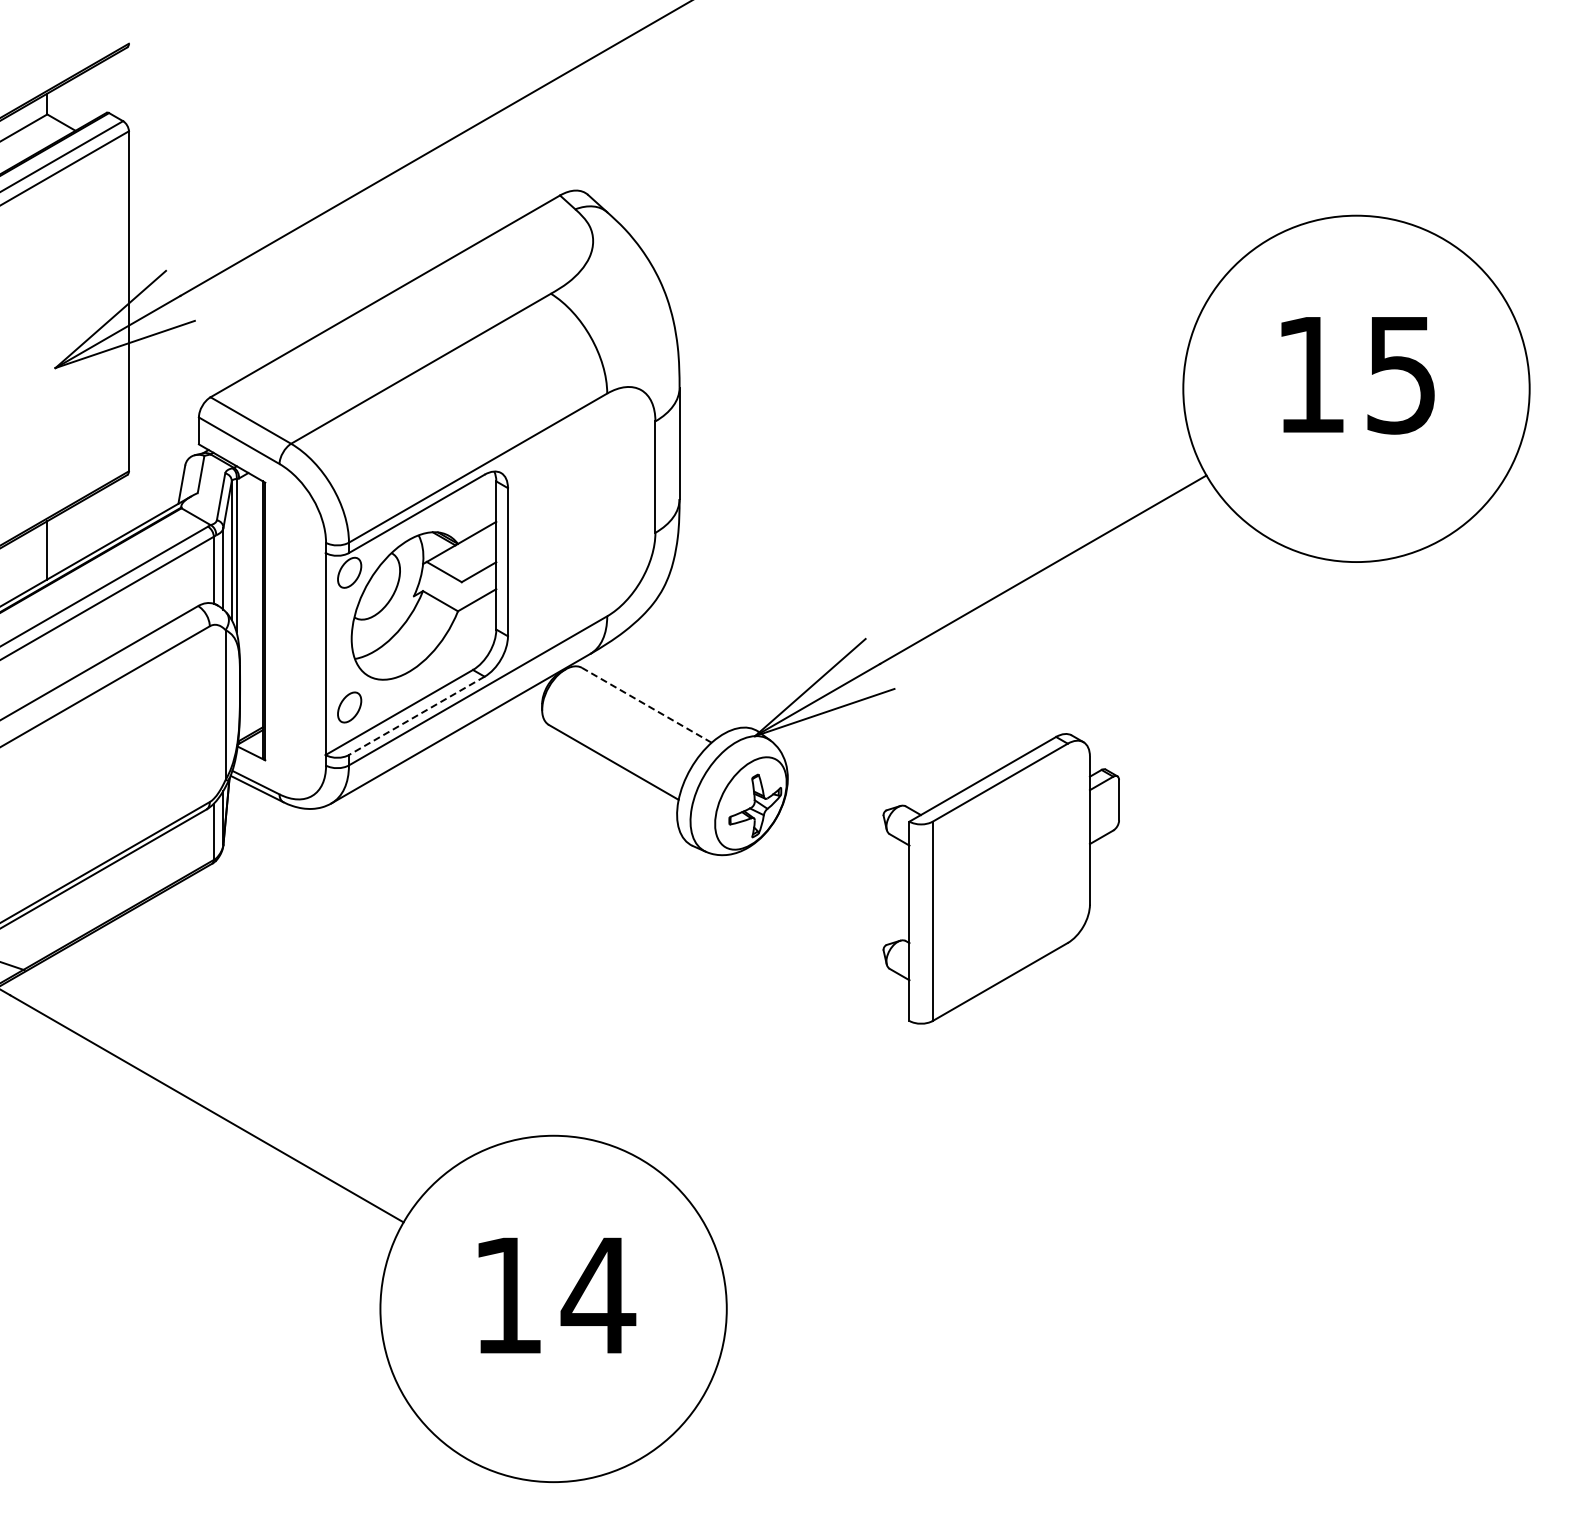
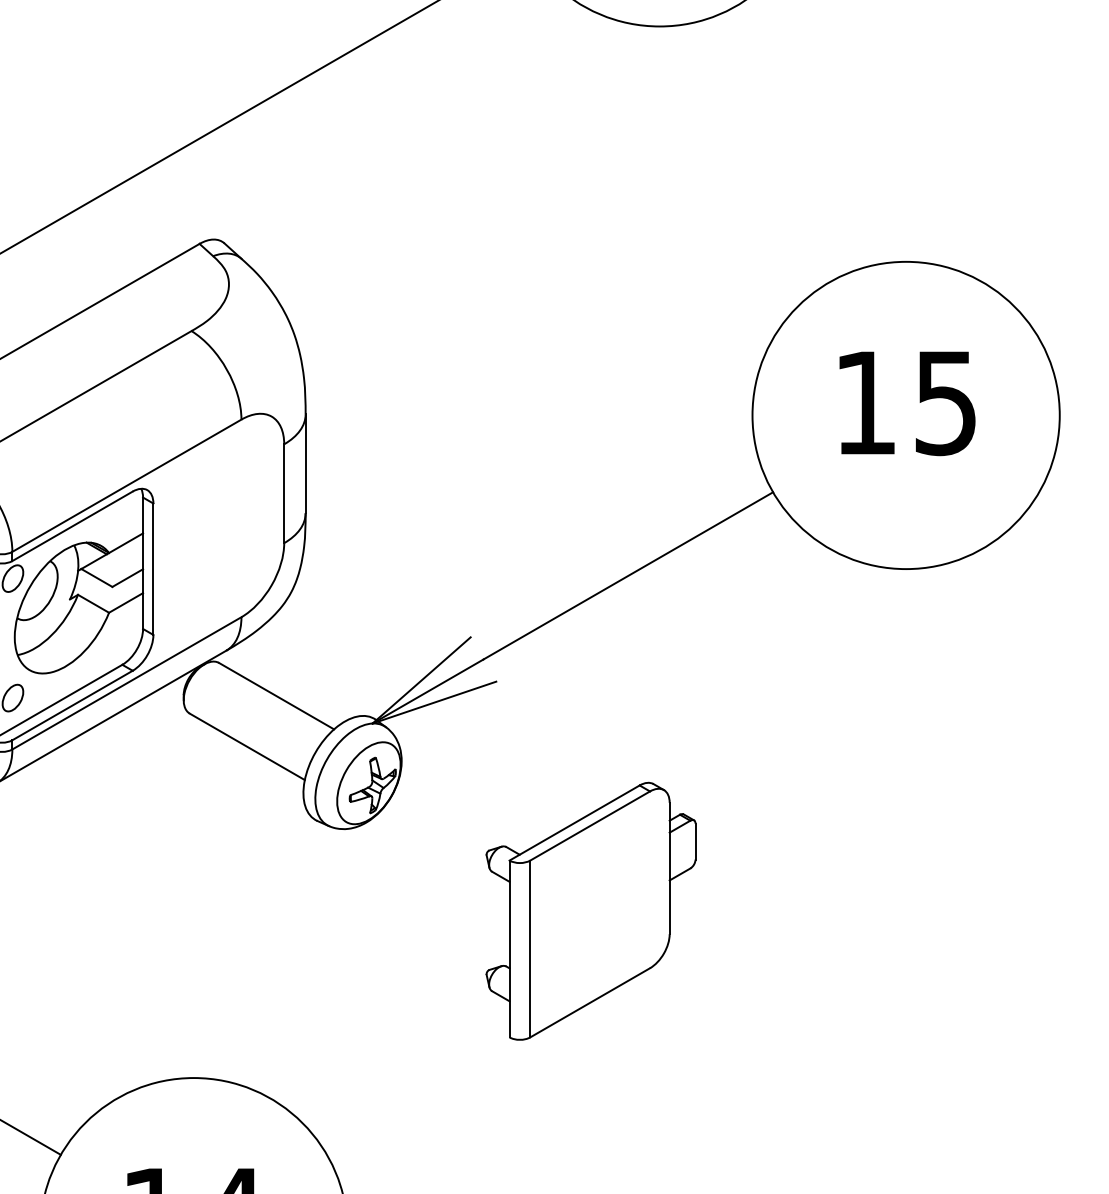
line: (646, 705) -> (276, 696), dashed -> solid
line: (416, 716) -> (72, 706), dashed -> solid
part: (1000, 878) -> (590, 911), moved

